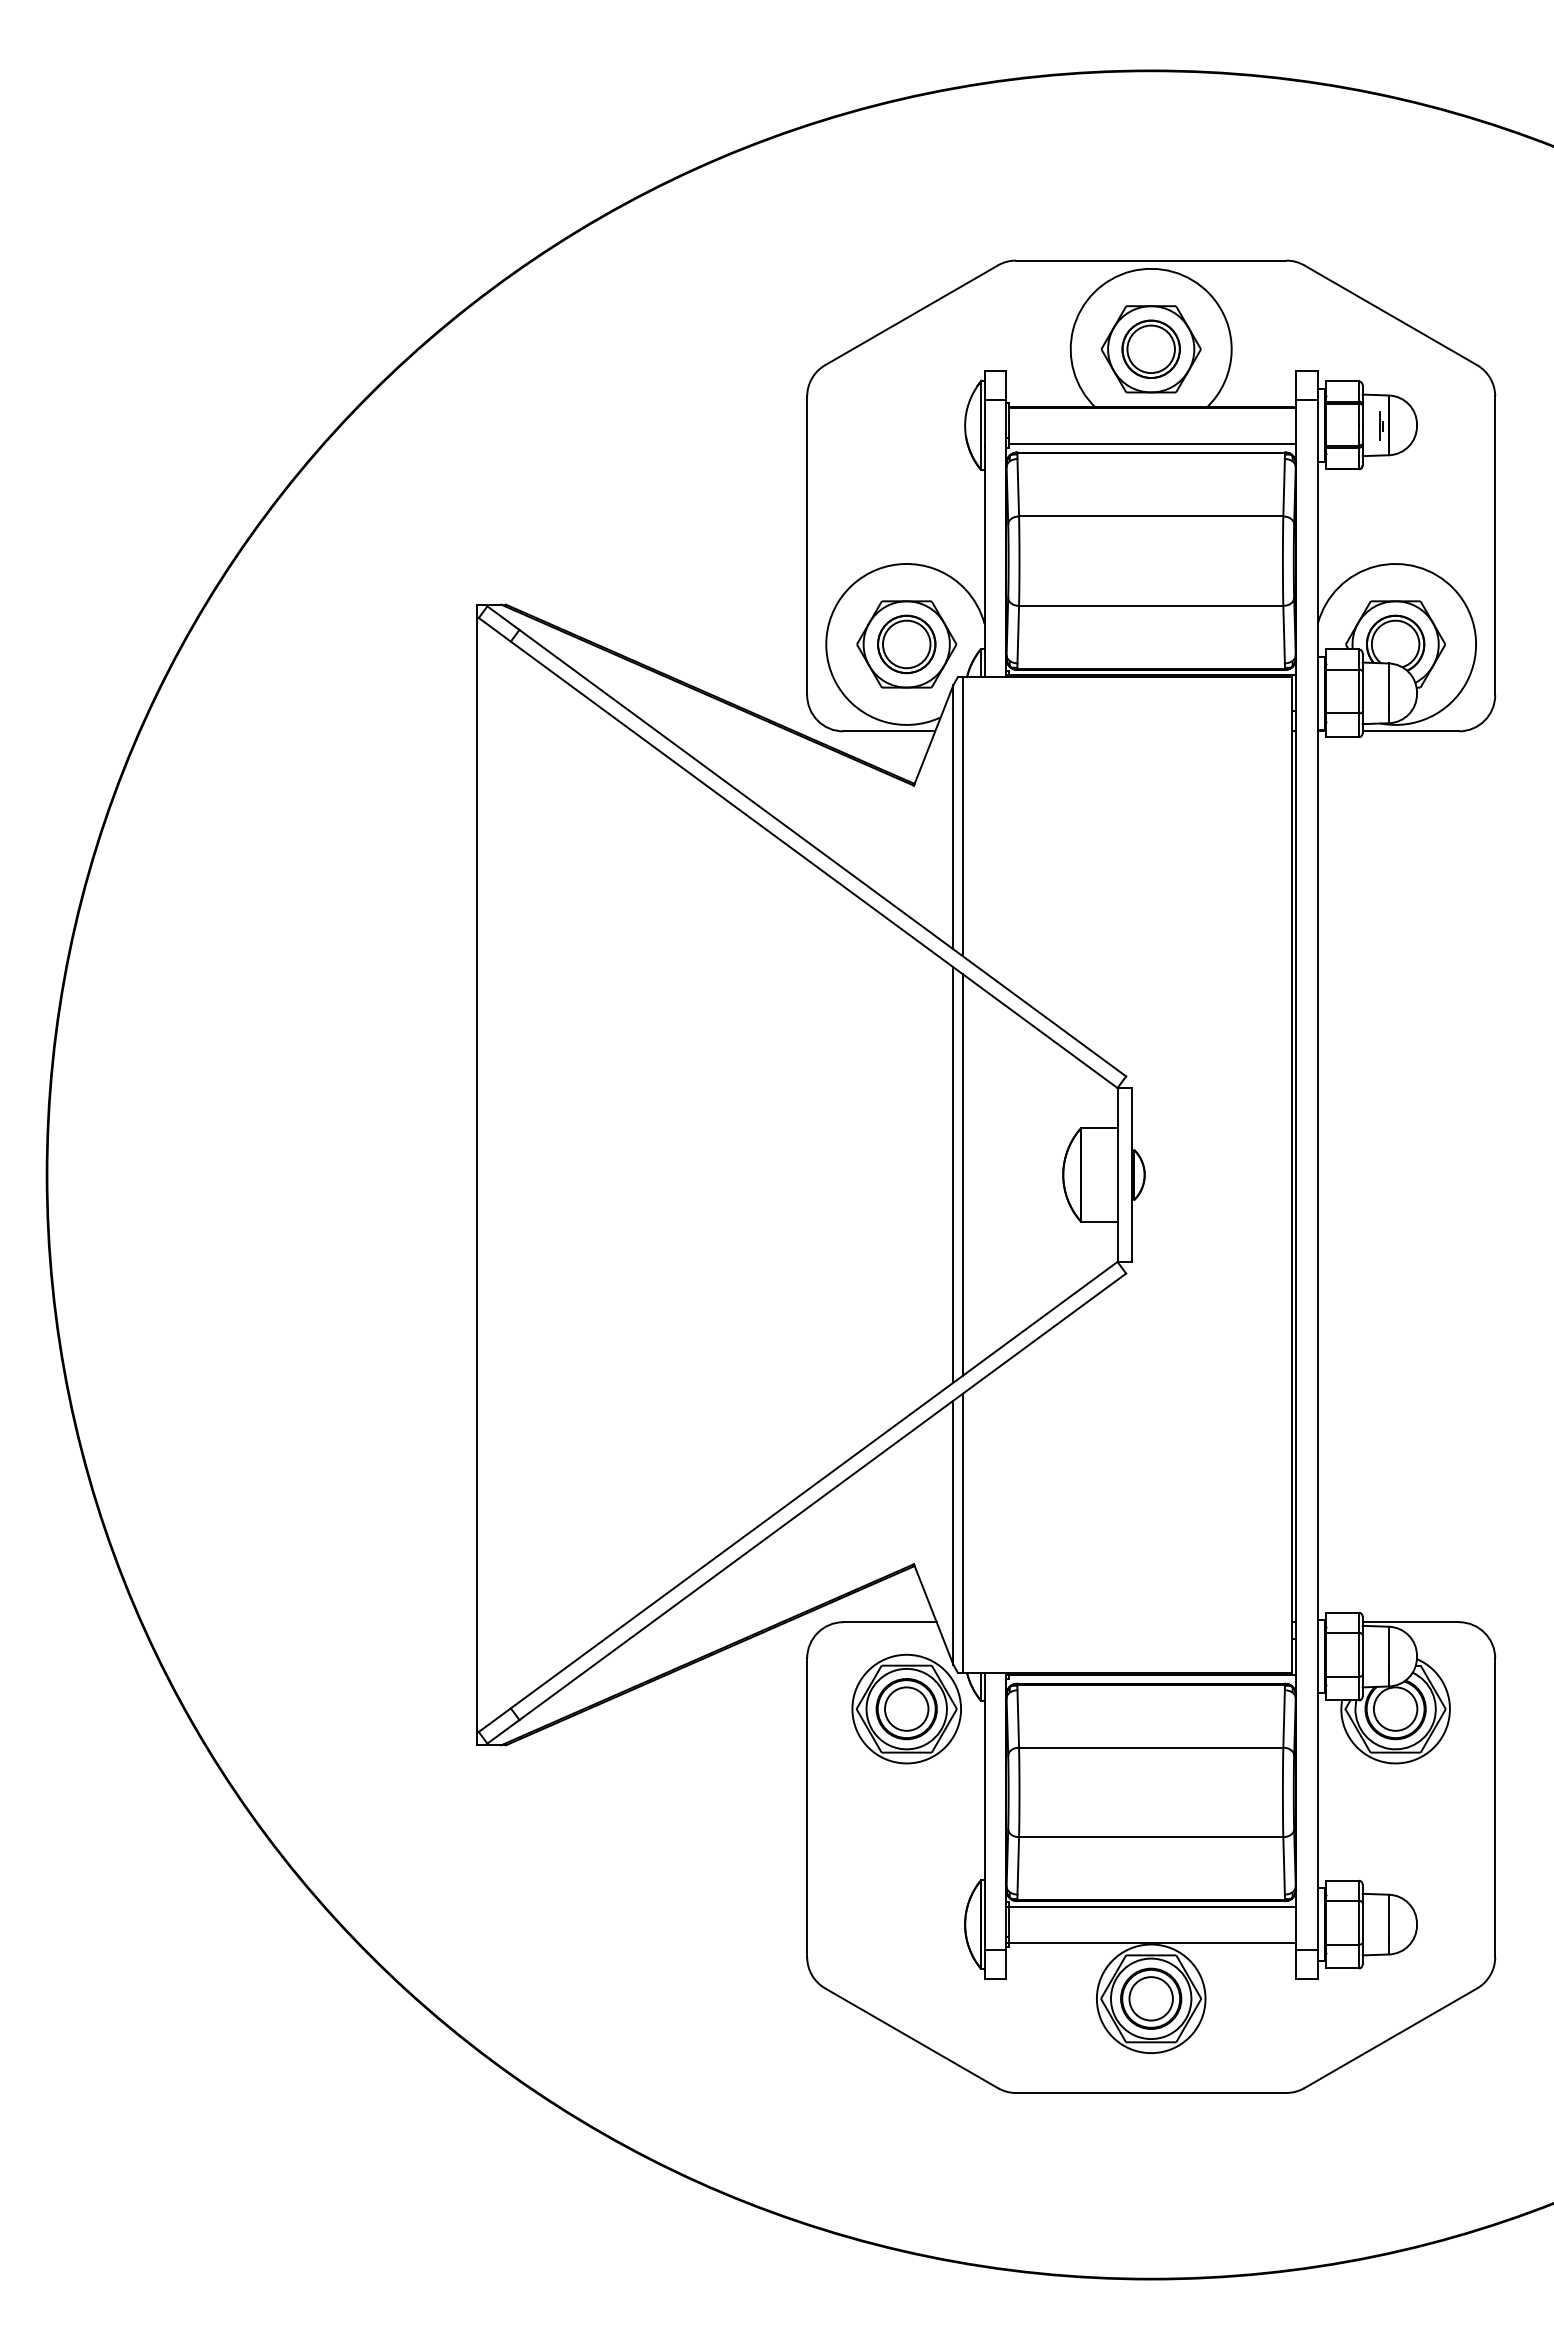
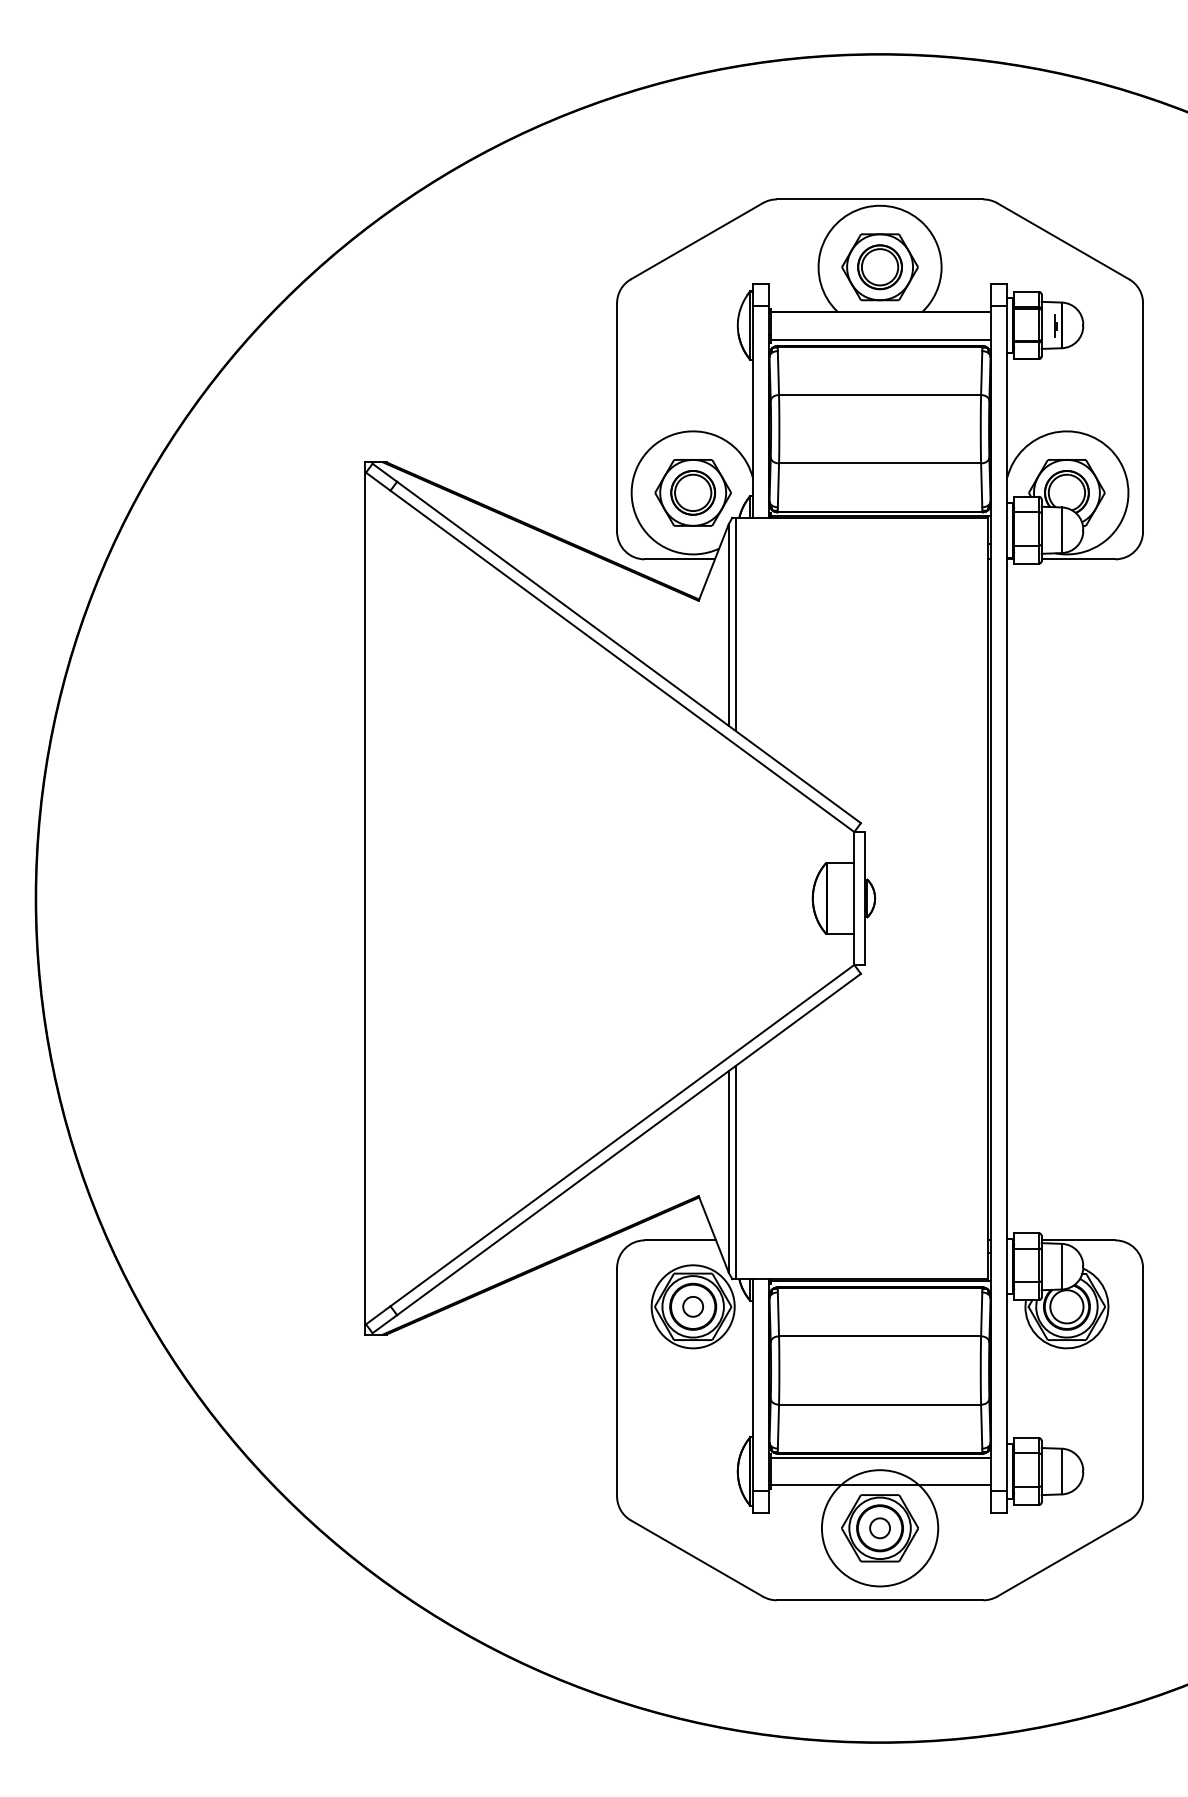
line: (953, 1174) -> (728, 898), removed
line: (962, 1174) -> (735, 898), removed
circle: (906, 1708) -> (693, 1306), size x0.6
circle: (1150, 1998) -> (879, 1528), size x0.6
circle: (1150, 1998) -> (879, 1528), size x1.4

